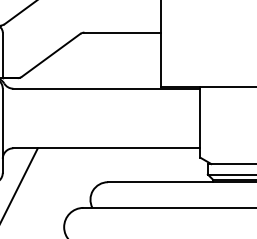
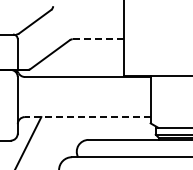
line: (122, 32) -> (98, 39), solid -> dashed
line: (106, 148) -> (87, 117), solid -> dashed

